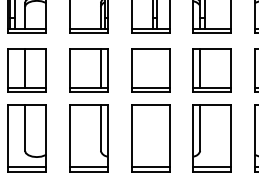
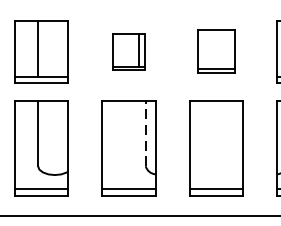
part: (88, 70) -> (128, 52), size x0.6
part: (150, 70) -> (216, 52), size x0.7
line: (100, 127) -> (145, 133), solid -> dashed

